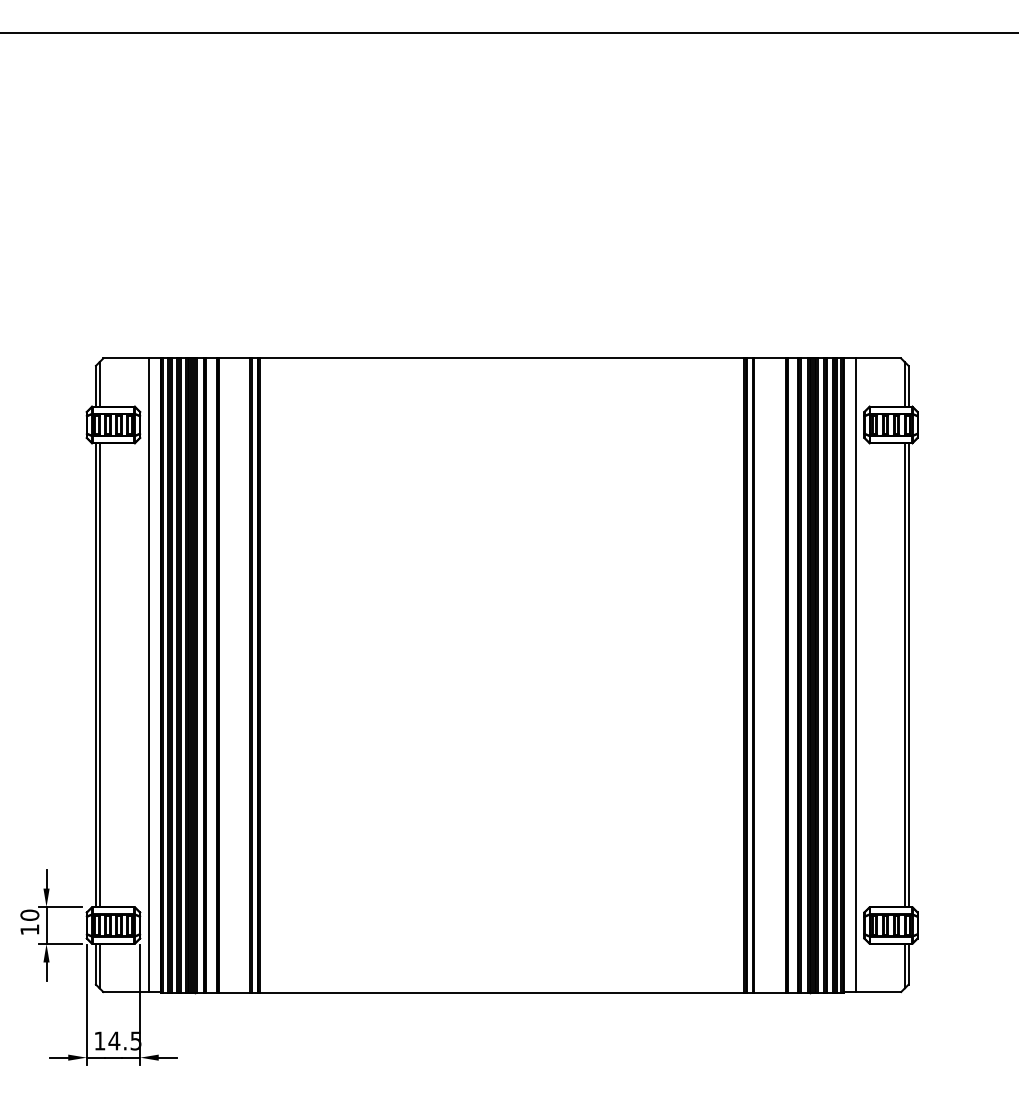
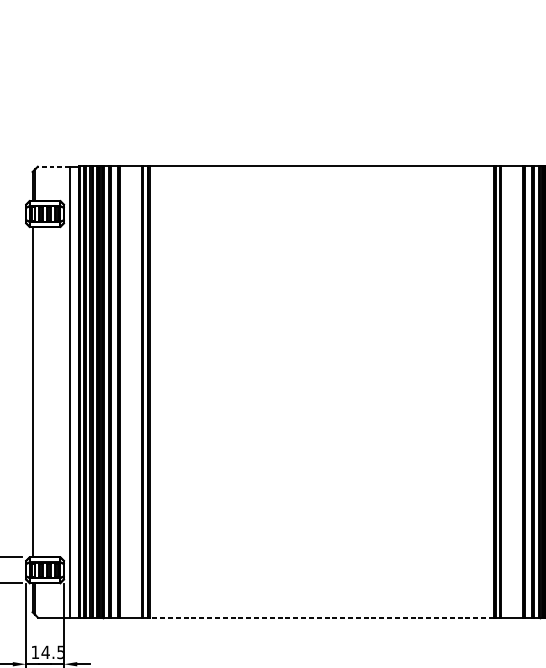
line: (126, 358) -> (54, 166), solid -> dashed
line: (99, 675) -> (35, 392), removed
line: (502, 992) -> (321, 617), solid -> dashed

